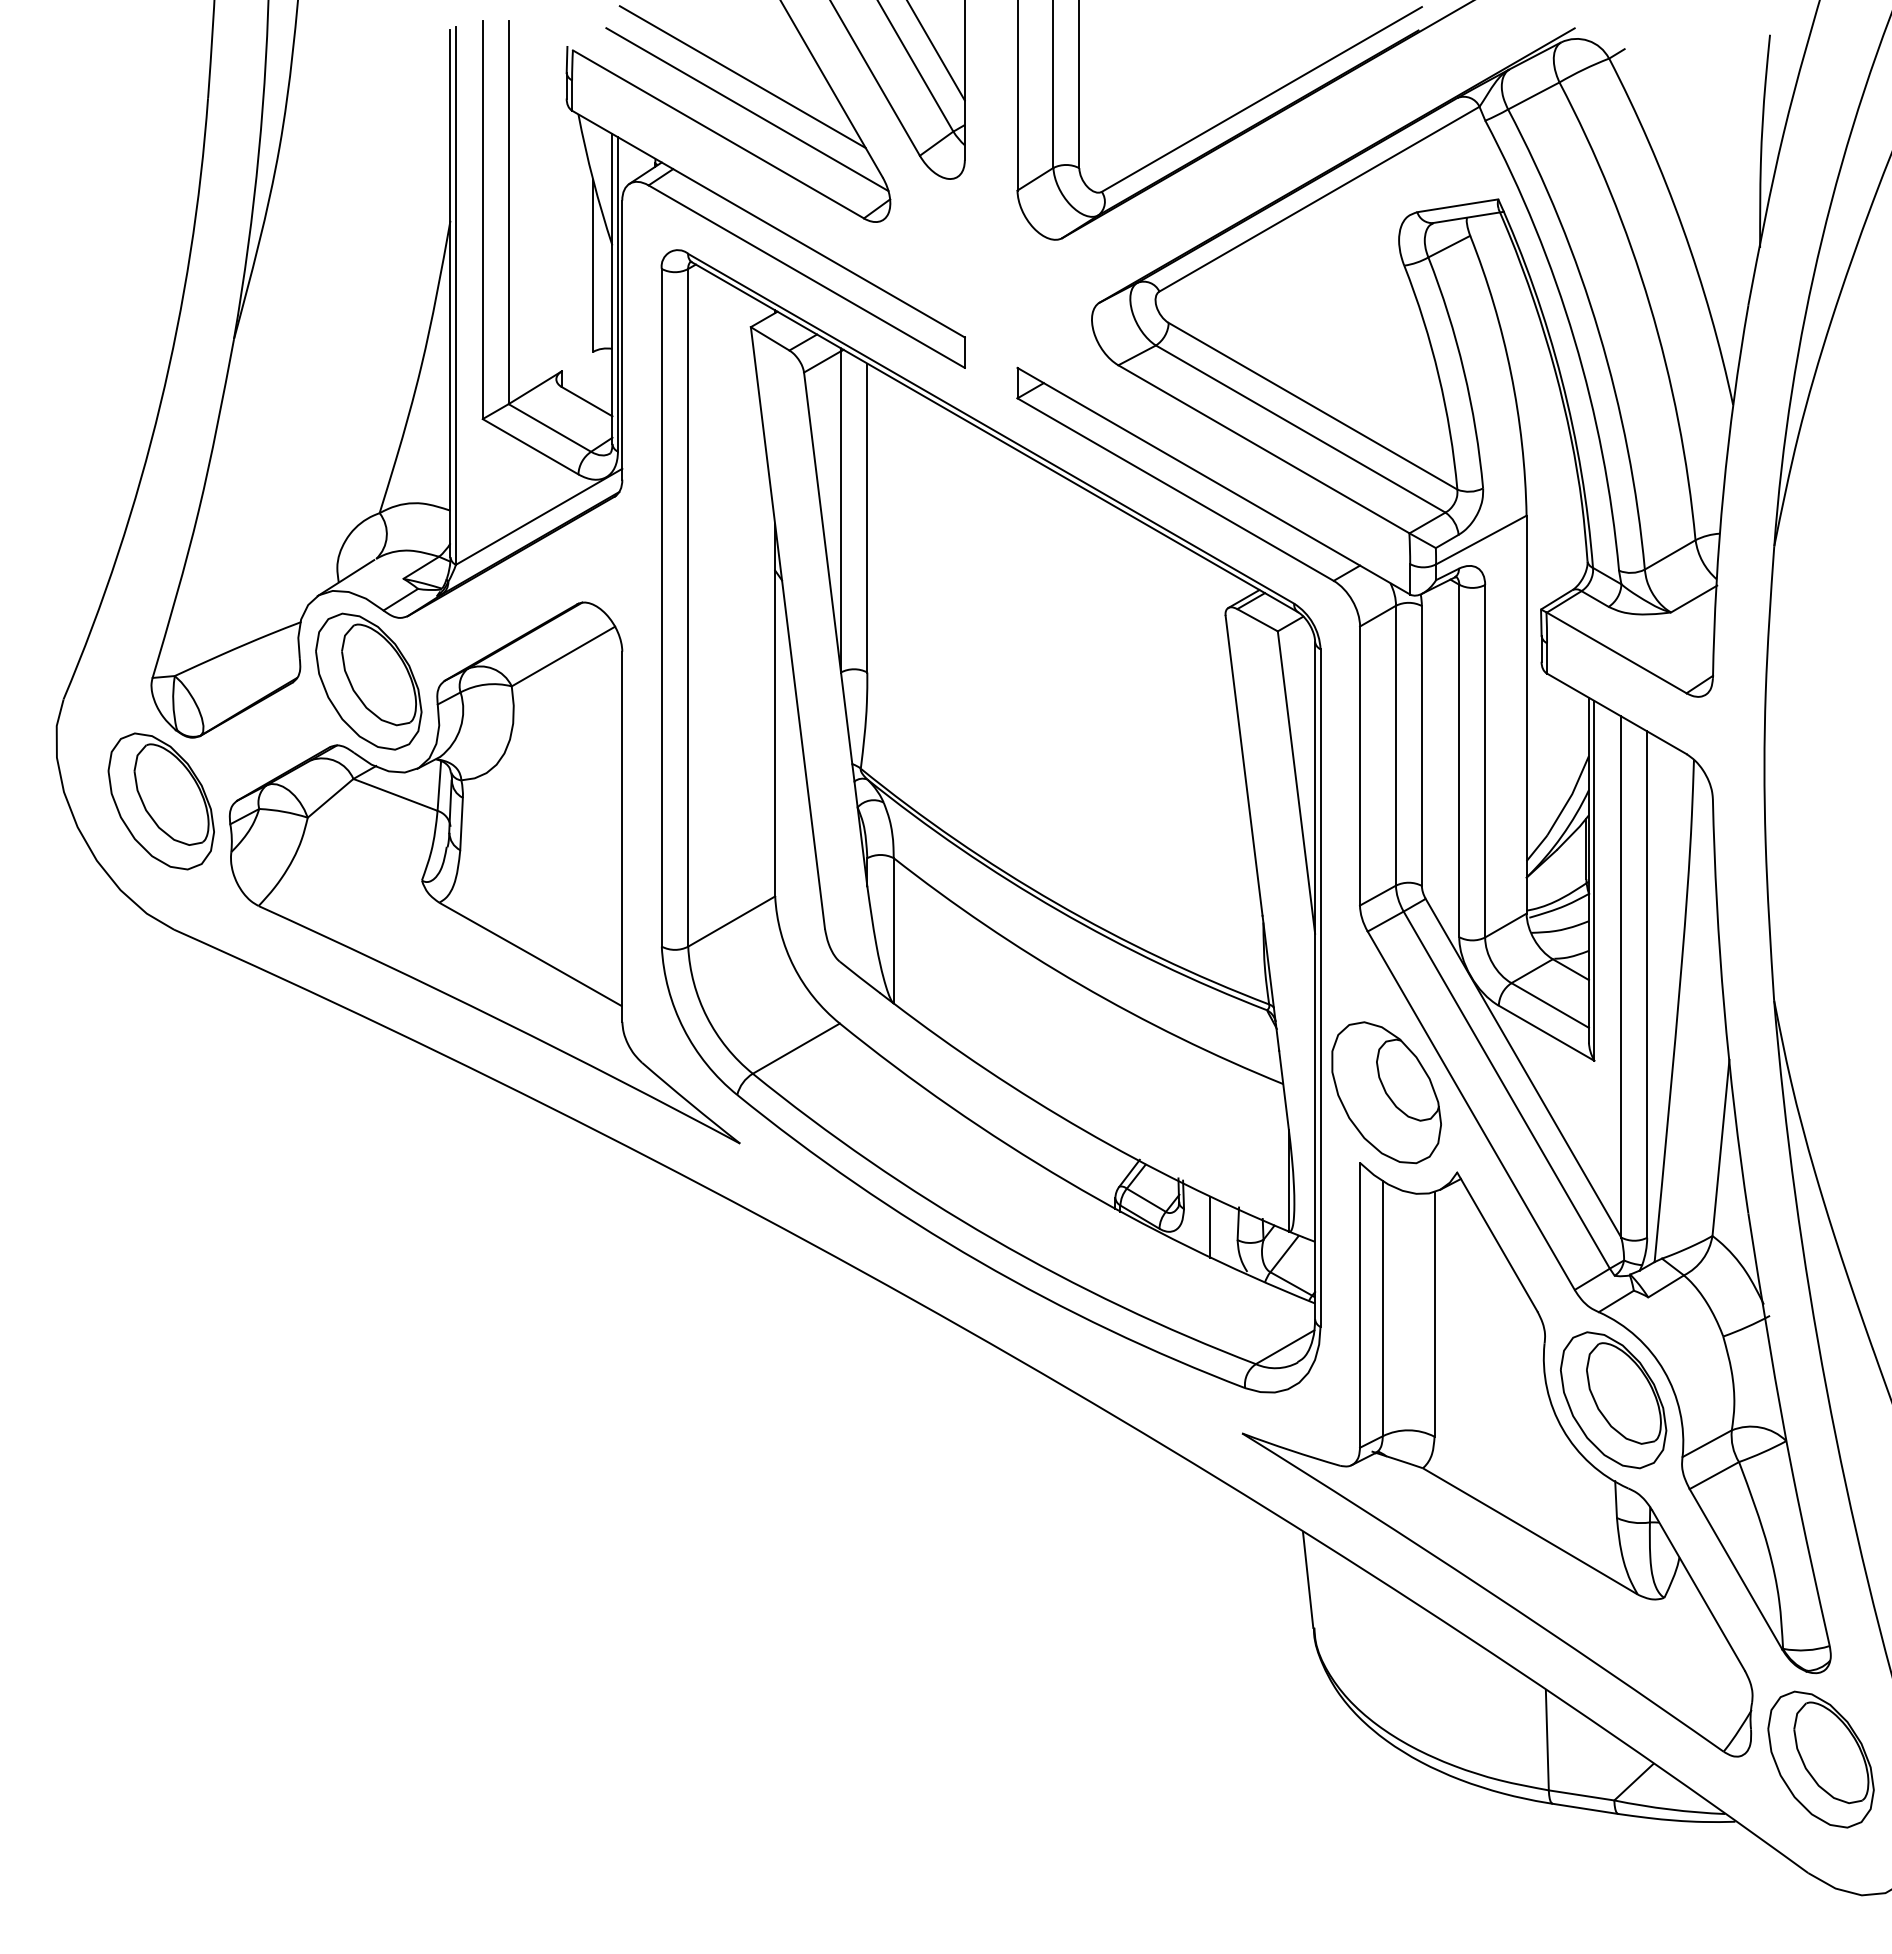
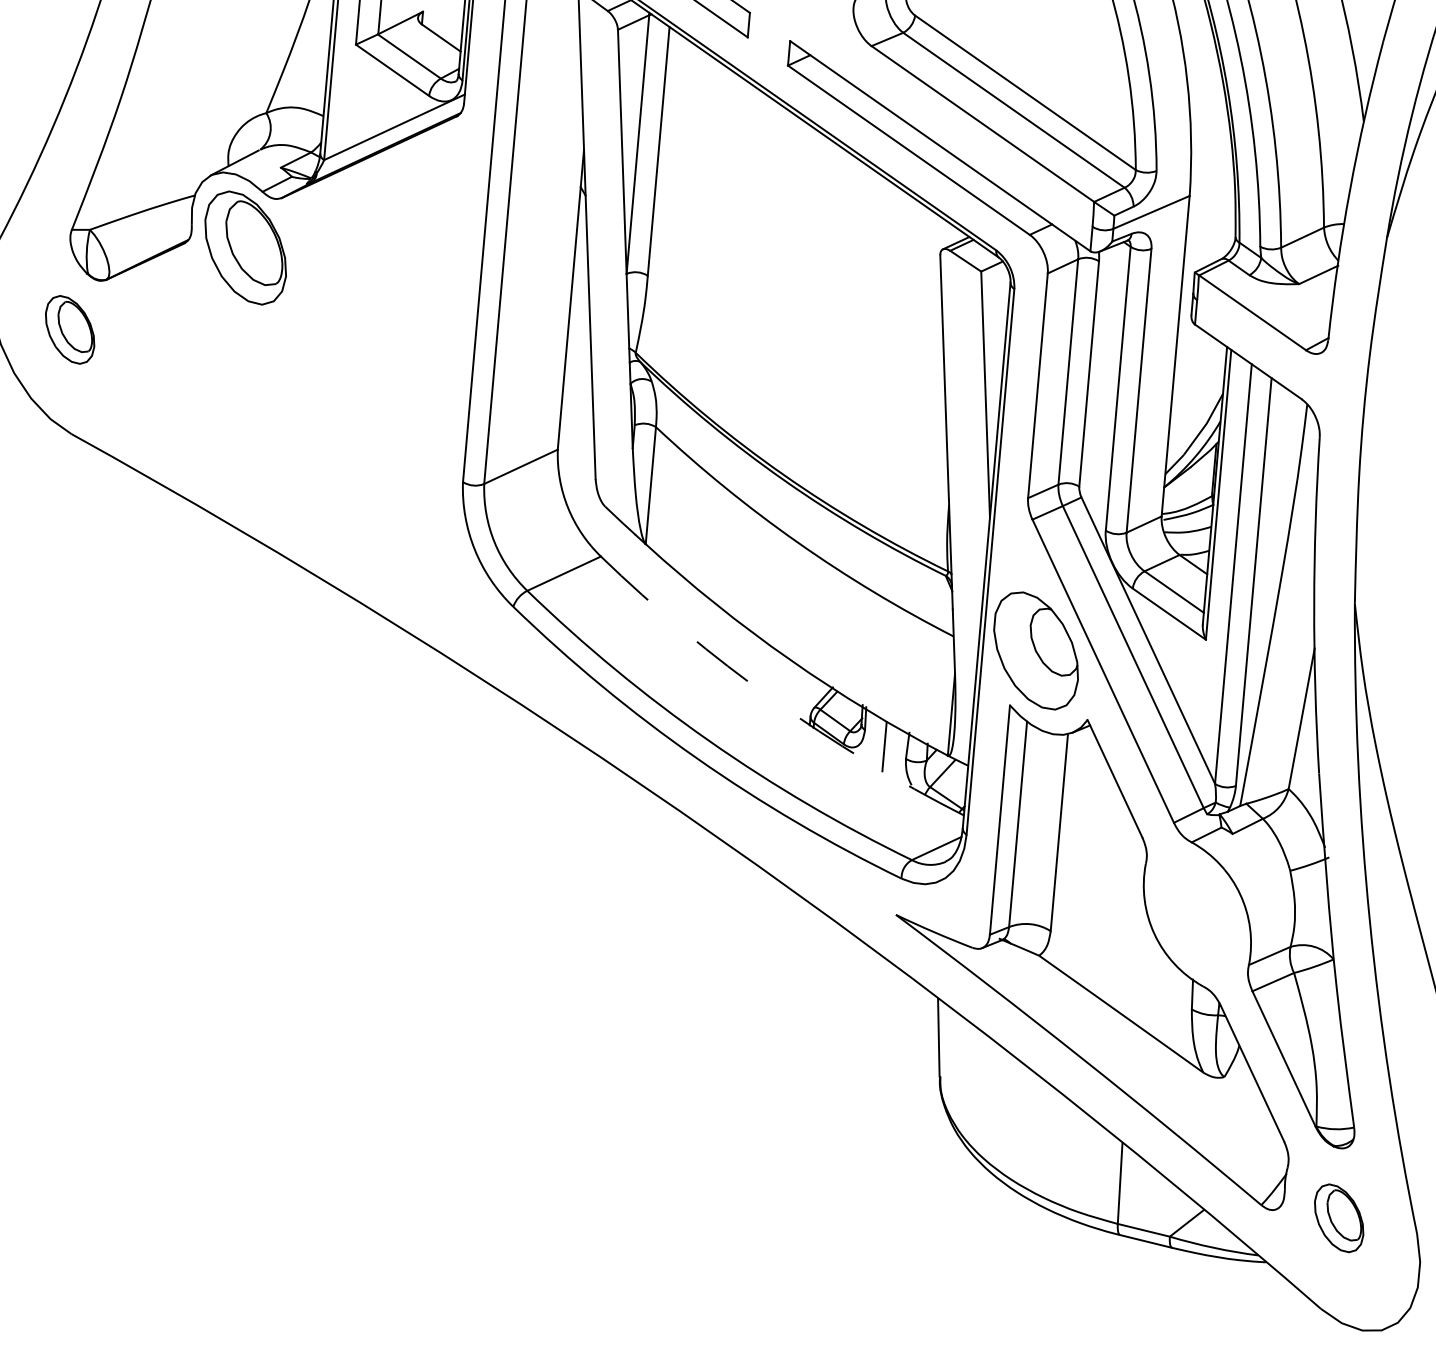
part: (160, 801) -> (69, 329), size x0.6
part: (484, 872) -> (325, 409), removed
arc: (1066, 1181) -> (772, 699), solid -> dashed
part: (1613, 1400) -> (1197, 914), removed
part: (1820, 1759) -> (1338, 1218), size x0.6

